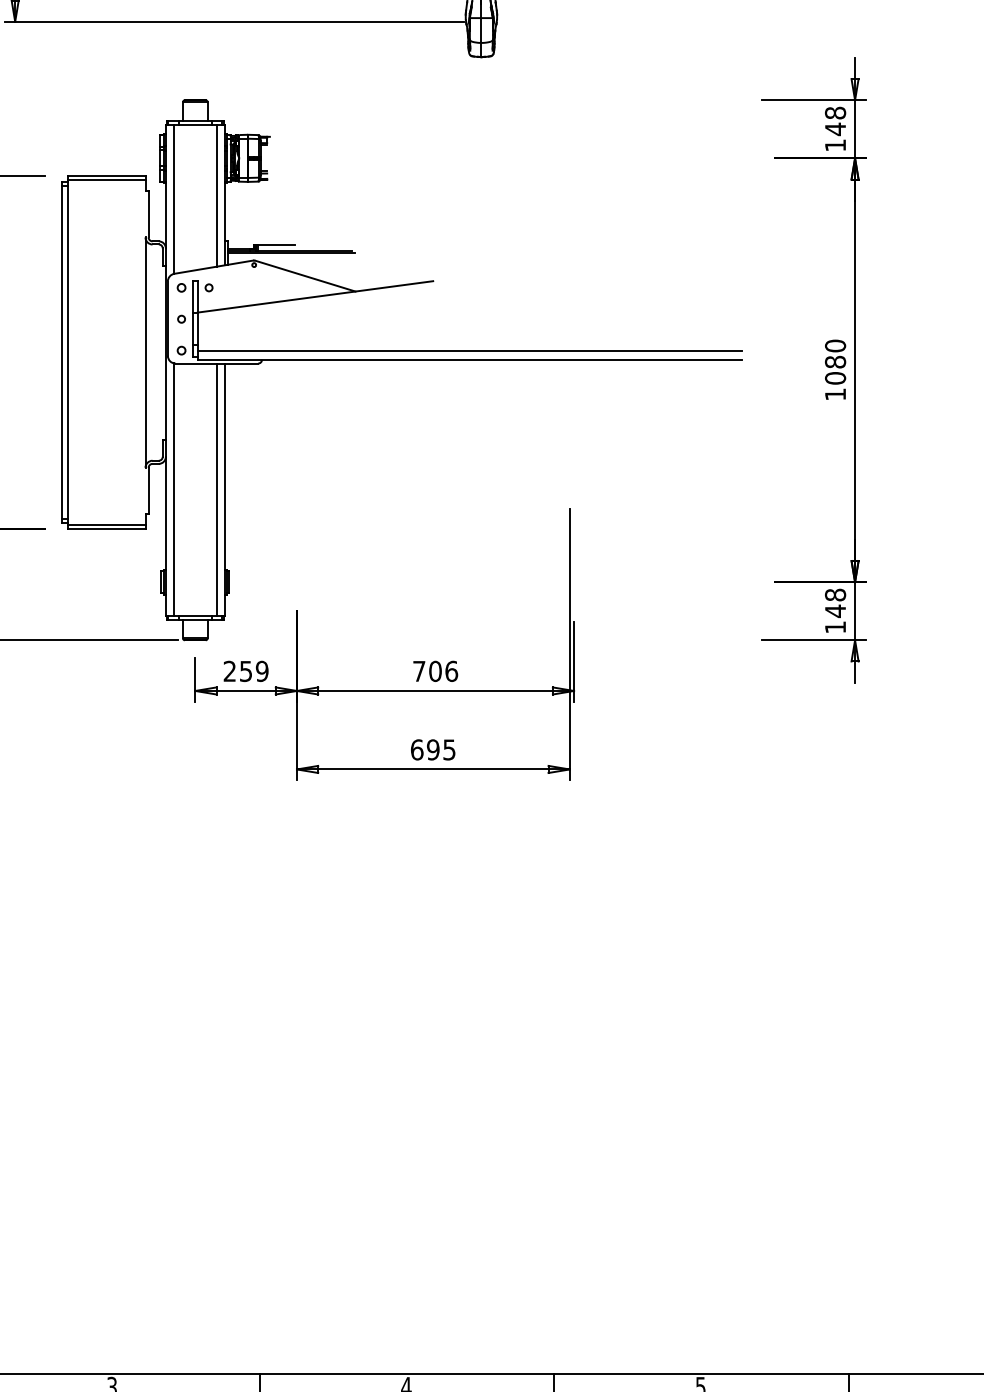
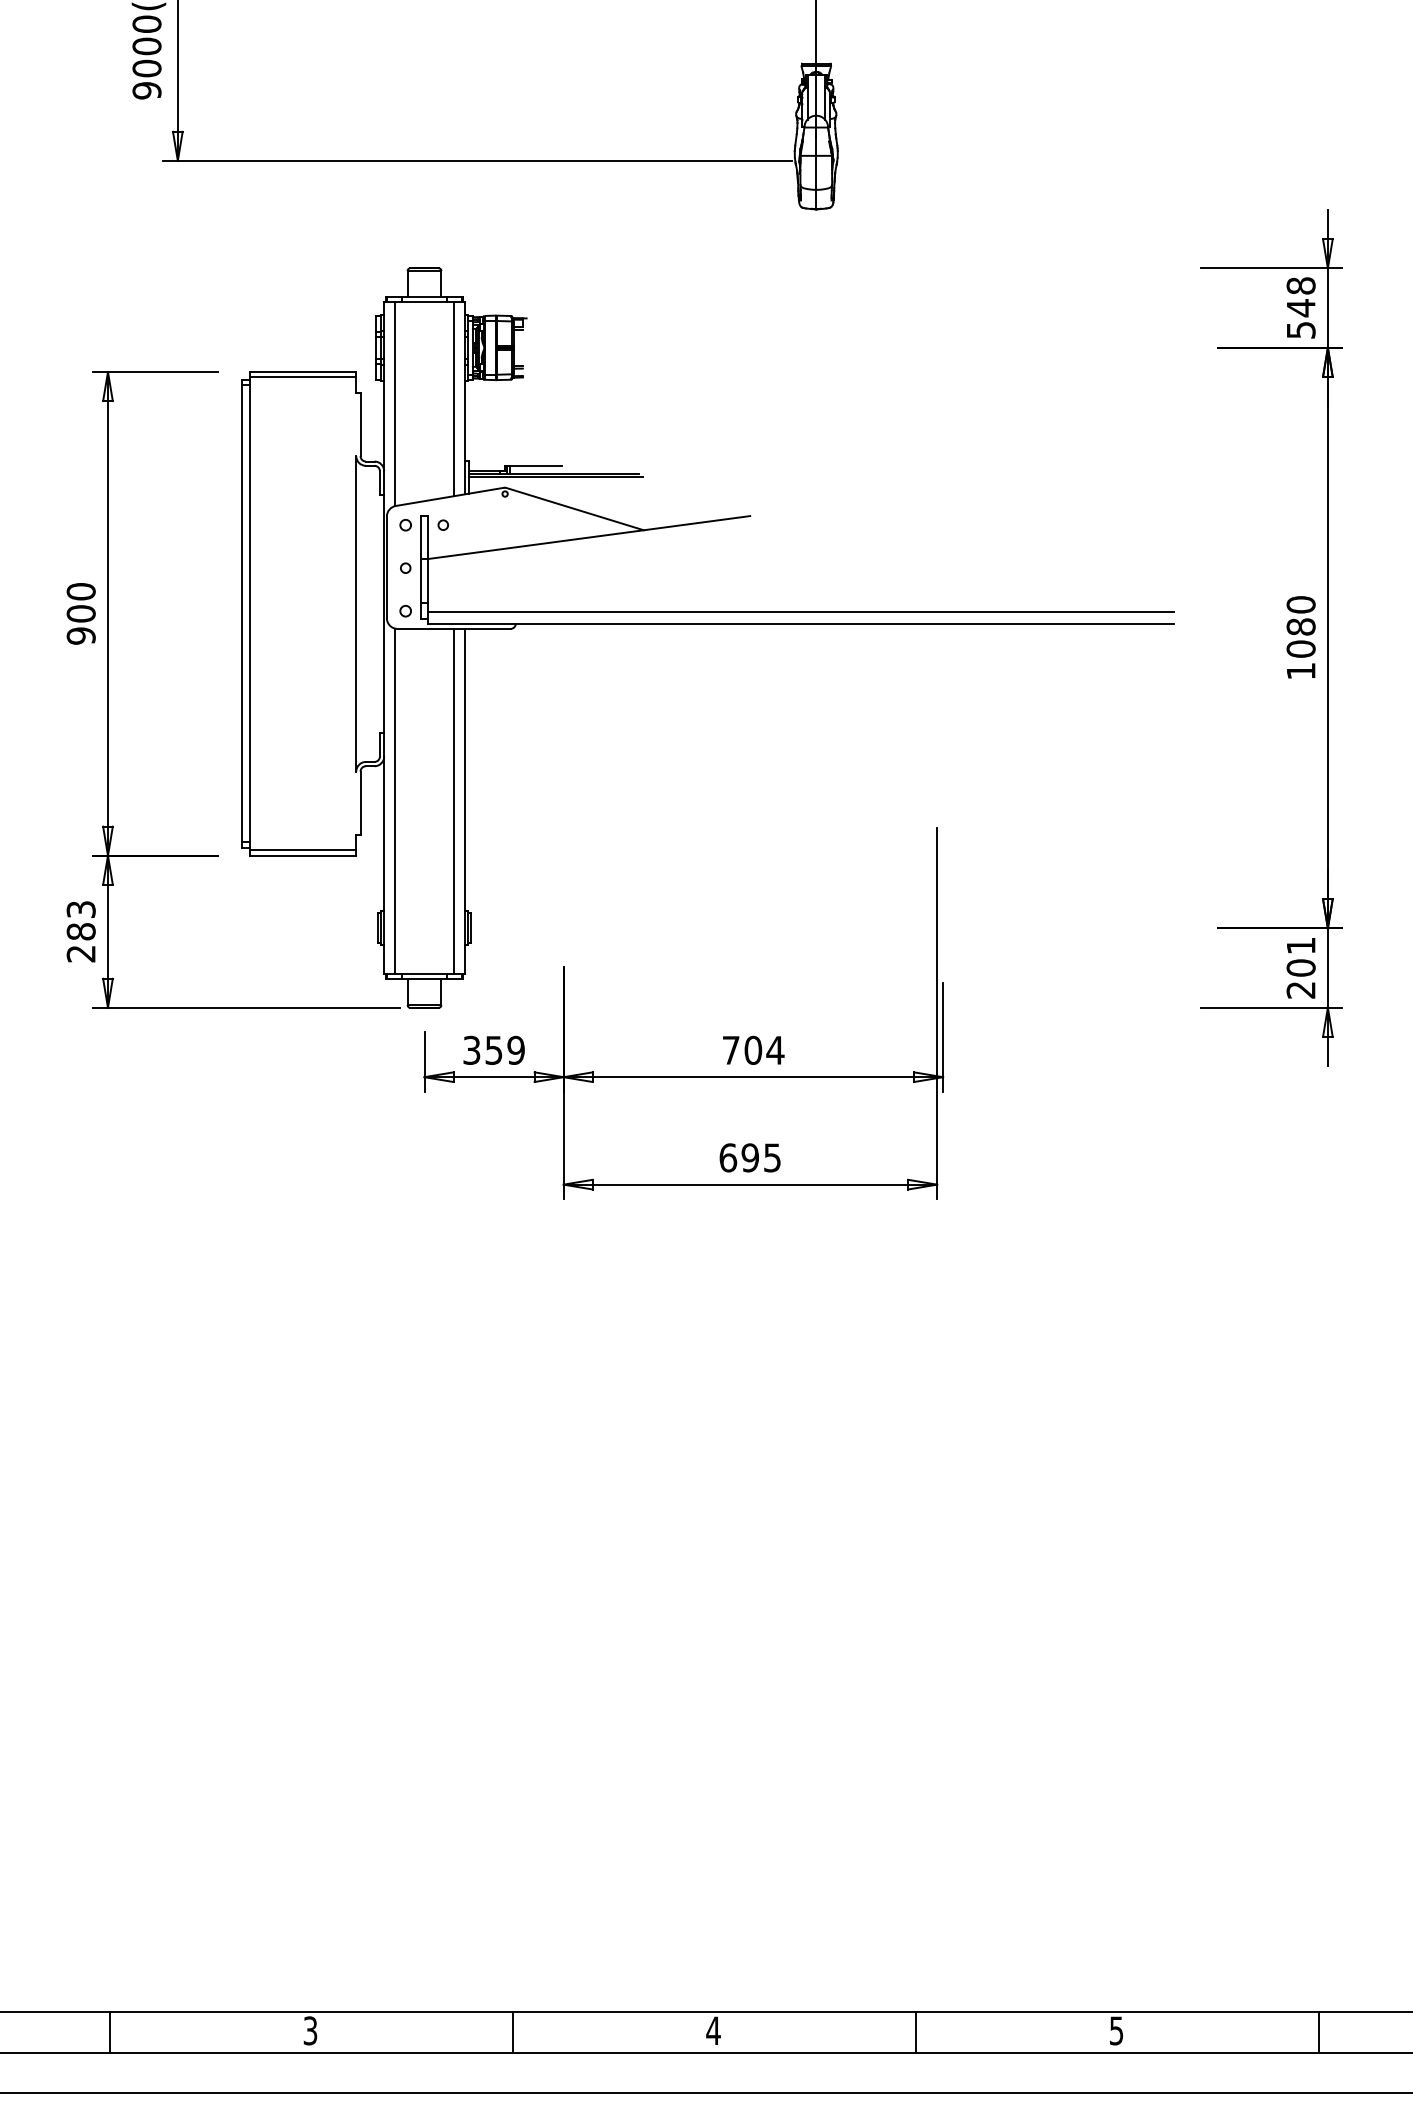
text: (835, 145) -> (1301, 330), 148 -> 548
text: (835, 610) -> (1300, 967), 148 -> 201
text: (451, 670) -> (775, 1049), 706 -> 704
text: (229, 671) -> (471, 1050), 259 -> 359

